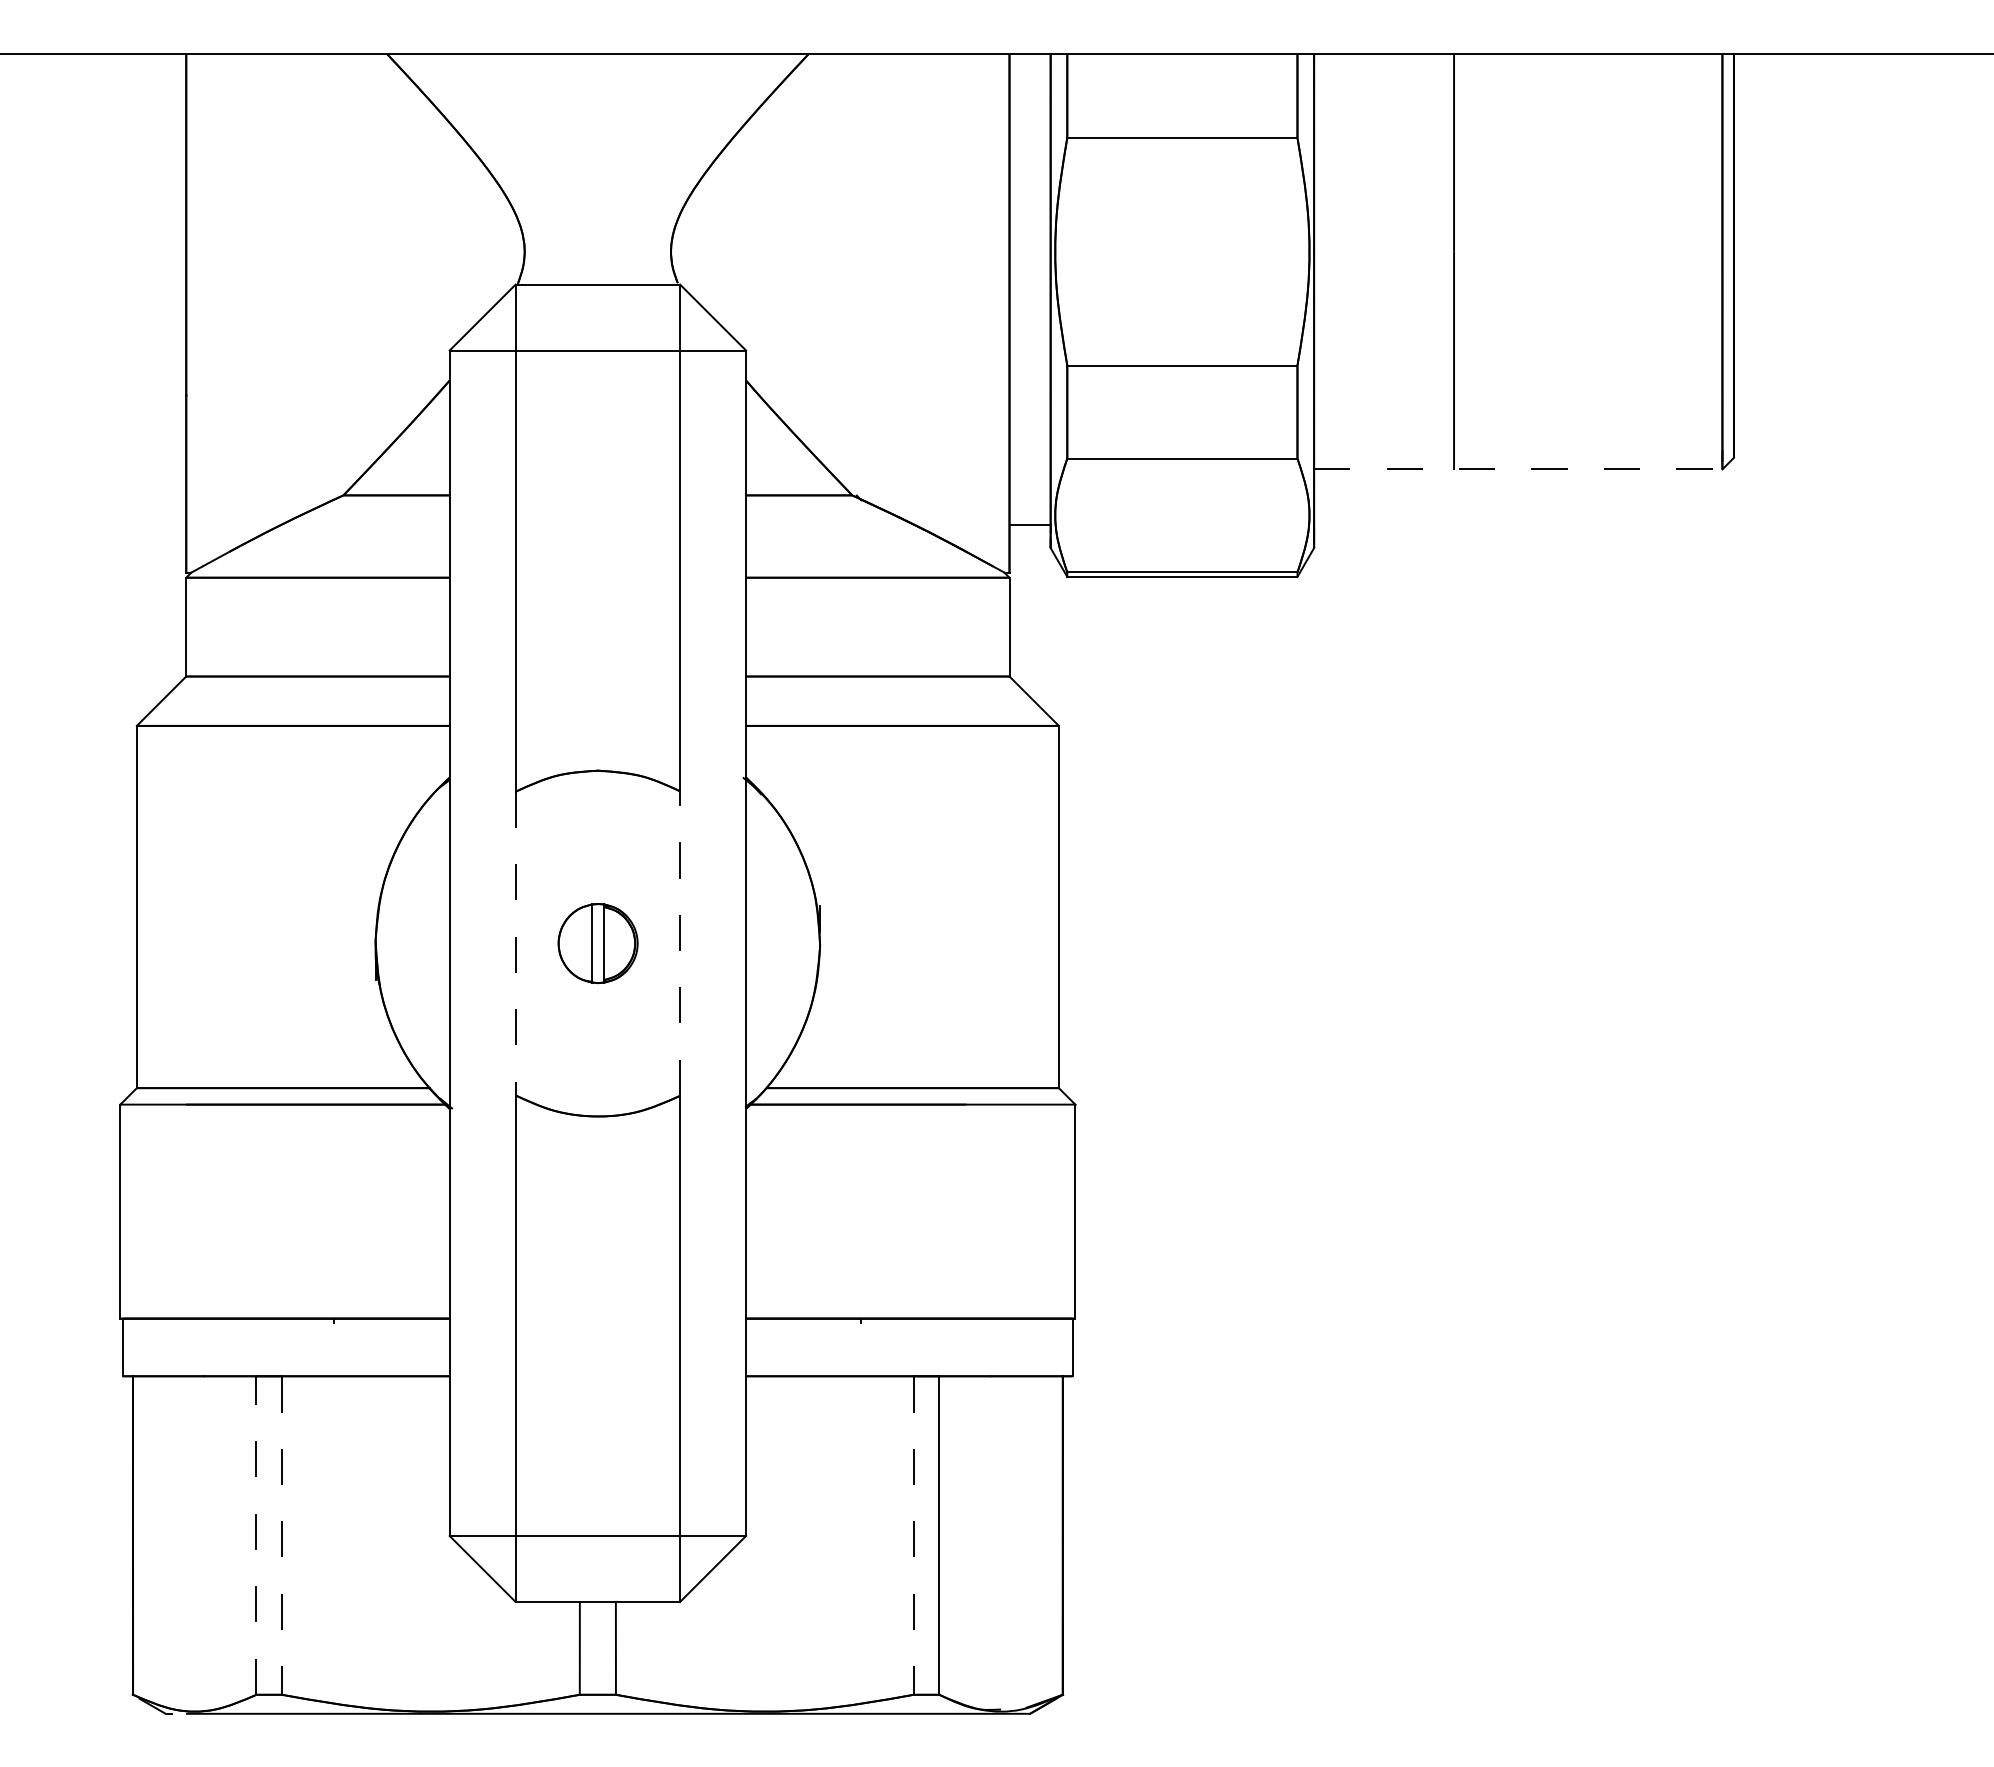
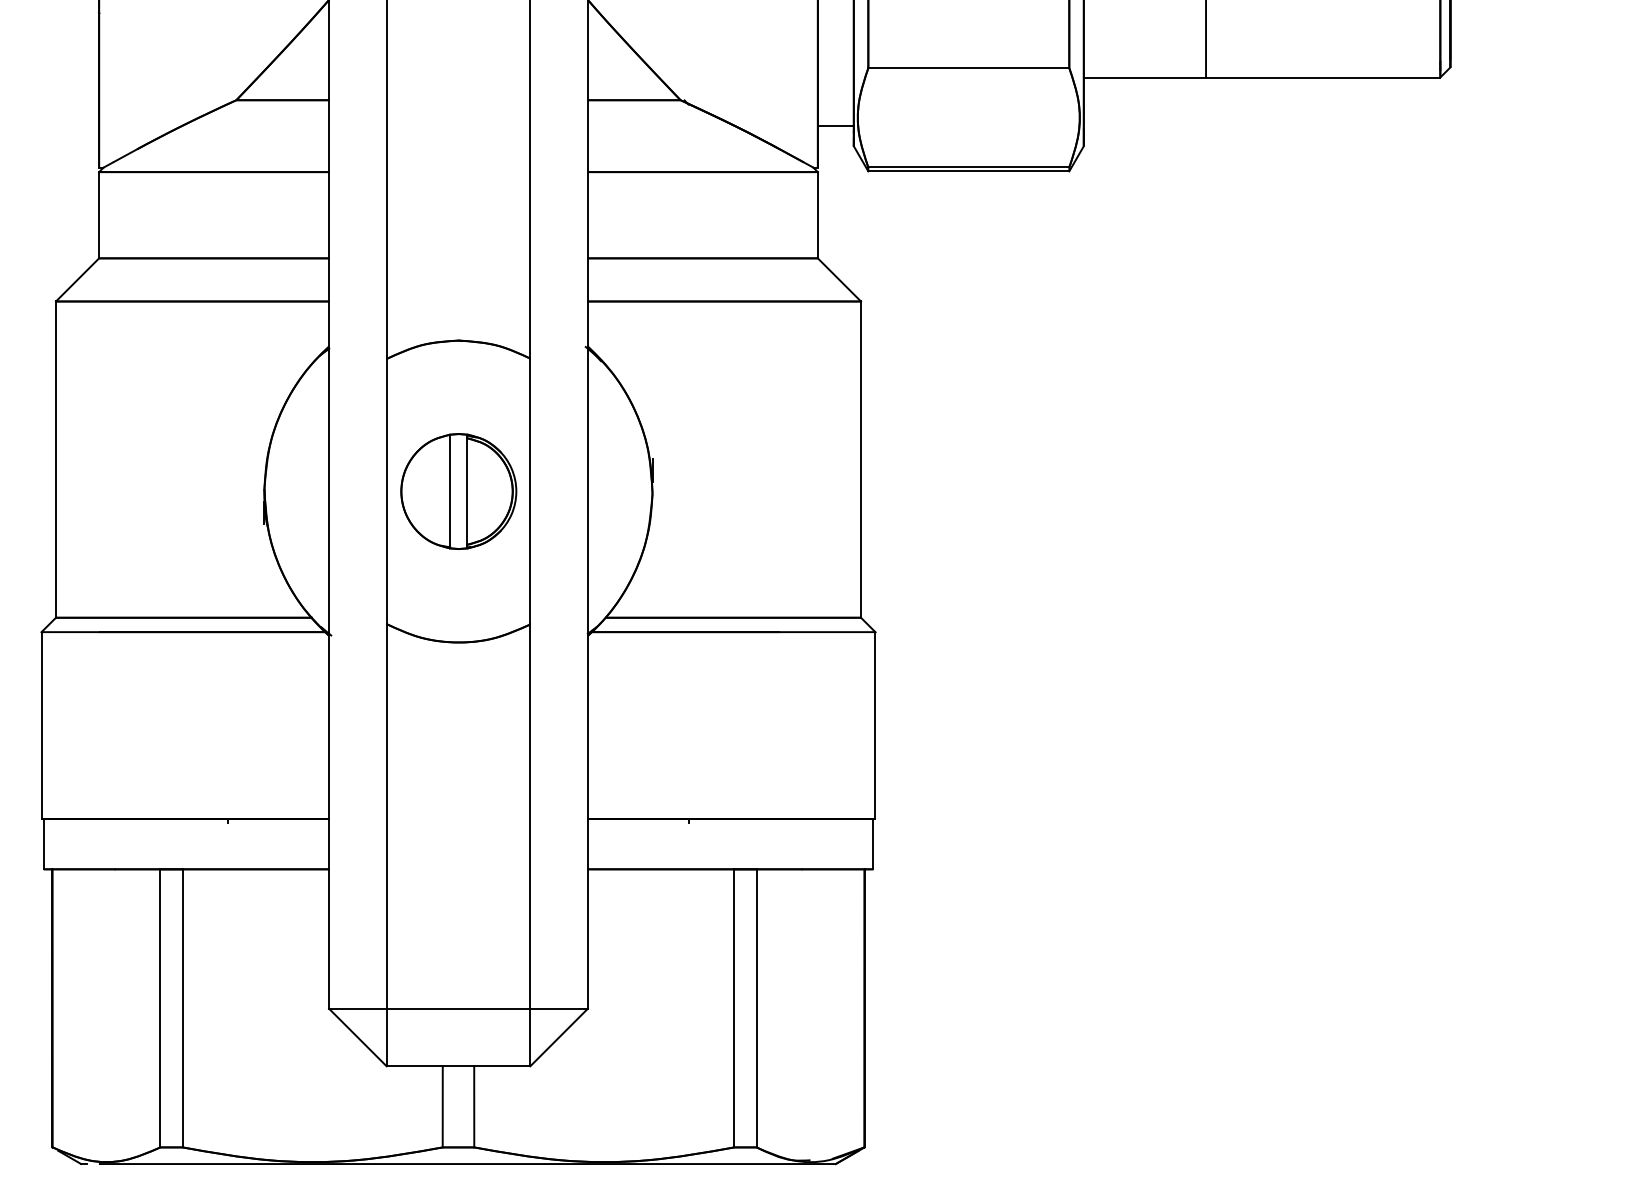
line: (1518, 469) -> (1262, 77), dashed -> solid
line: (515, 943) -> (386, 491), dashed -> solid
part: (597, 943) -> (458, 491), size x1.67
line: (680, 943) -> (530, 491), dashed -> solid
line: (256, 1535) -> (160, 1008), dashed -> solid
line: (282, 1536) -> (183, 1009), dashed -> solid
line: (913, 1536) -> (734, 1009), dashed -> solid

